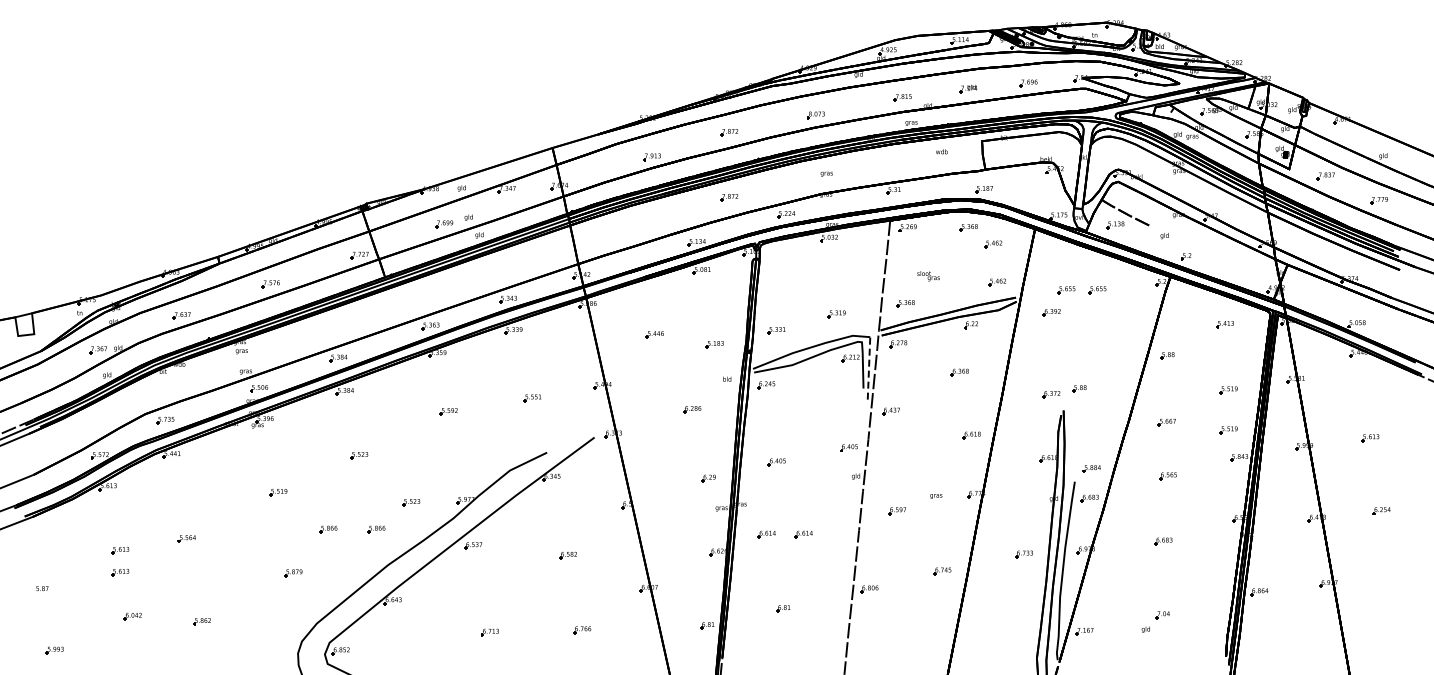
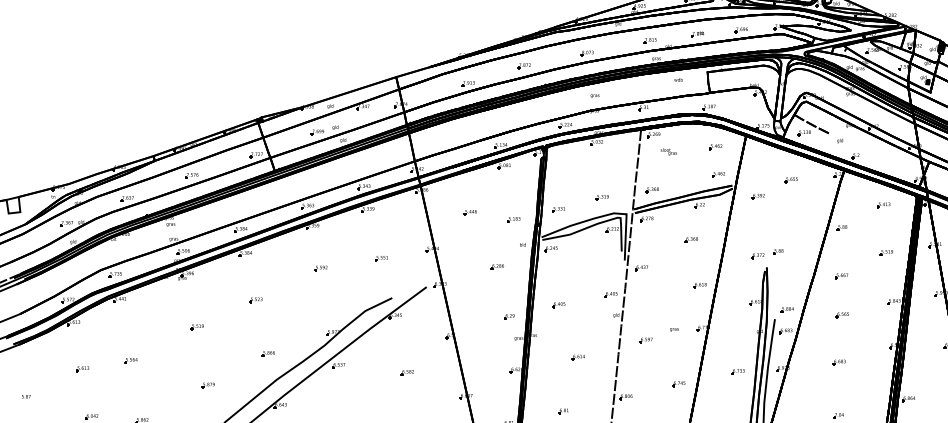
part: (729, 197) -> (524, 113), removed
part: (968, 227) -> (697, 134), removed
text: (928, 276) -> (668, 152), moved
part: (1066, 290) -> (768, 180), removed
line: (869, 367) -> (626, 236), dashed -> solid
part: (1228, 430) -> (886, 282), removed
part: (411, 502) -> (293, 334), removed
part: (328, 529) -> (233, 353), removed
part: (766, 534) -> (551, 357), removed
part: (120, 572) -> (82, 384), removed

